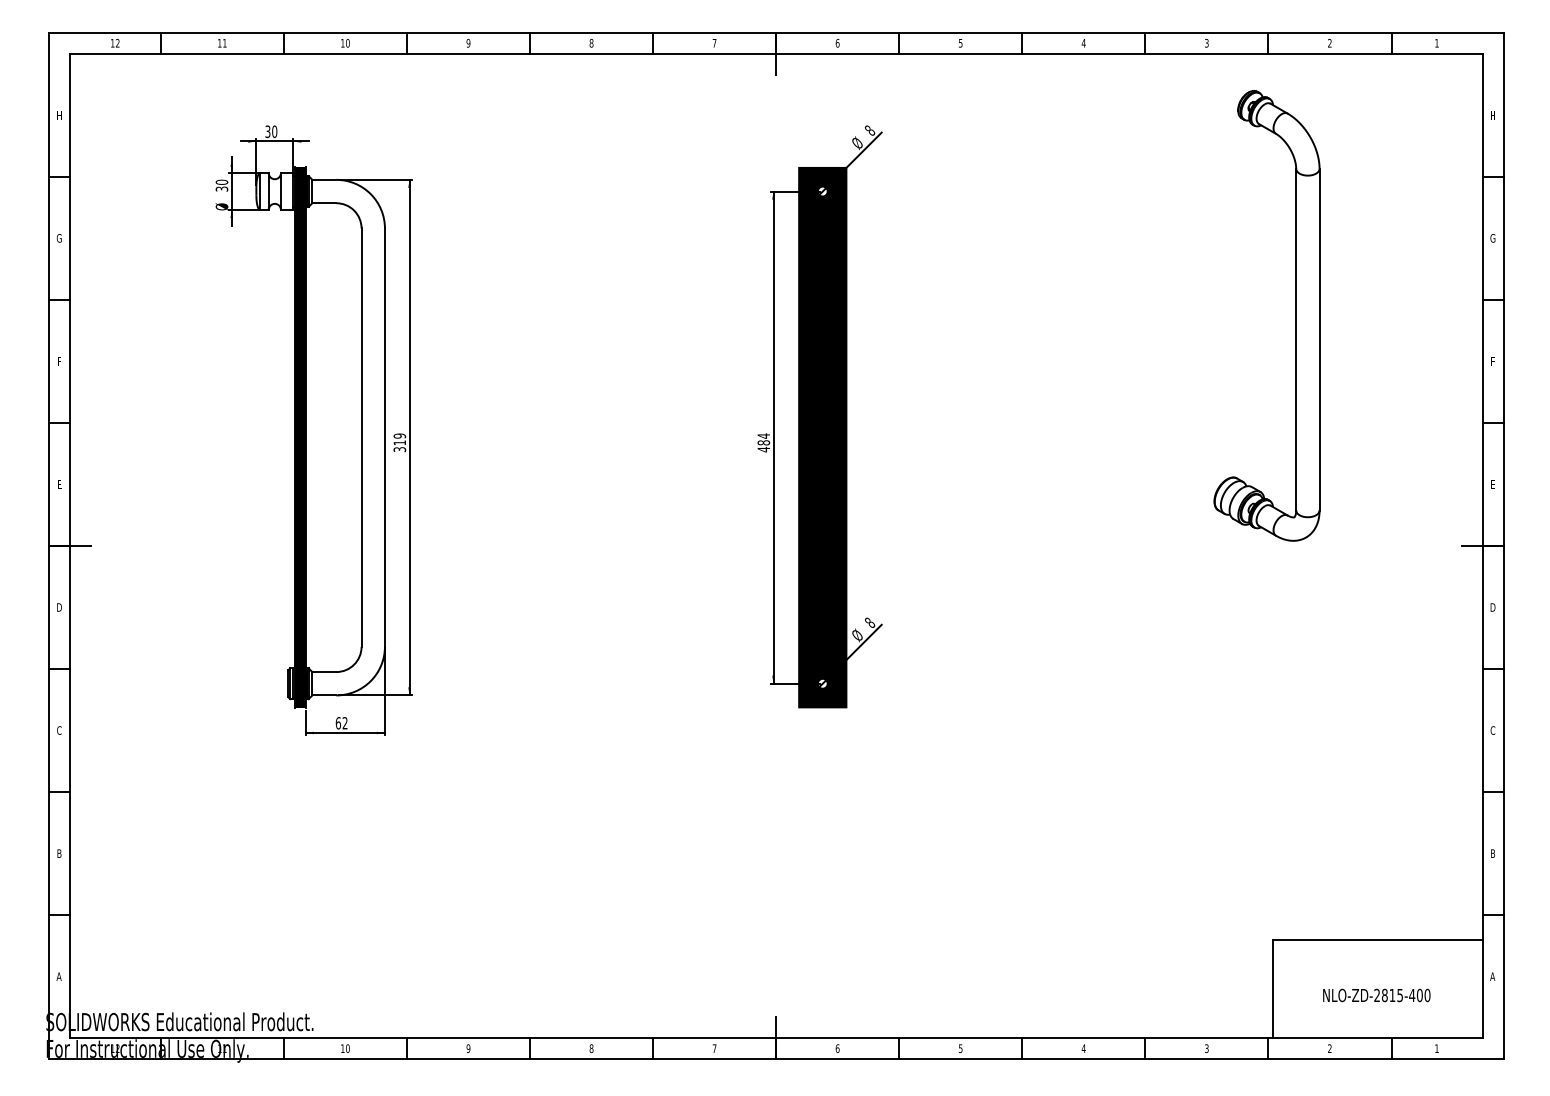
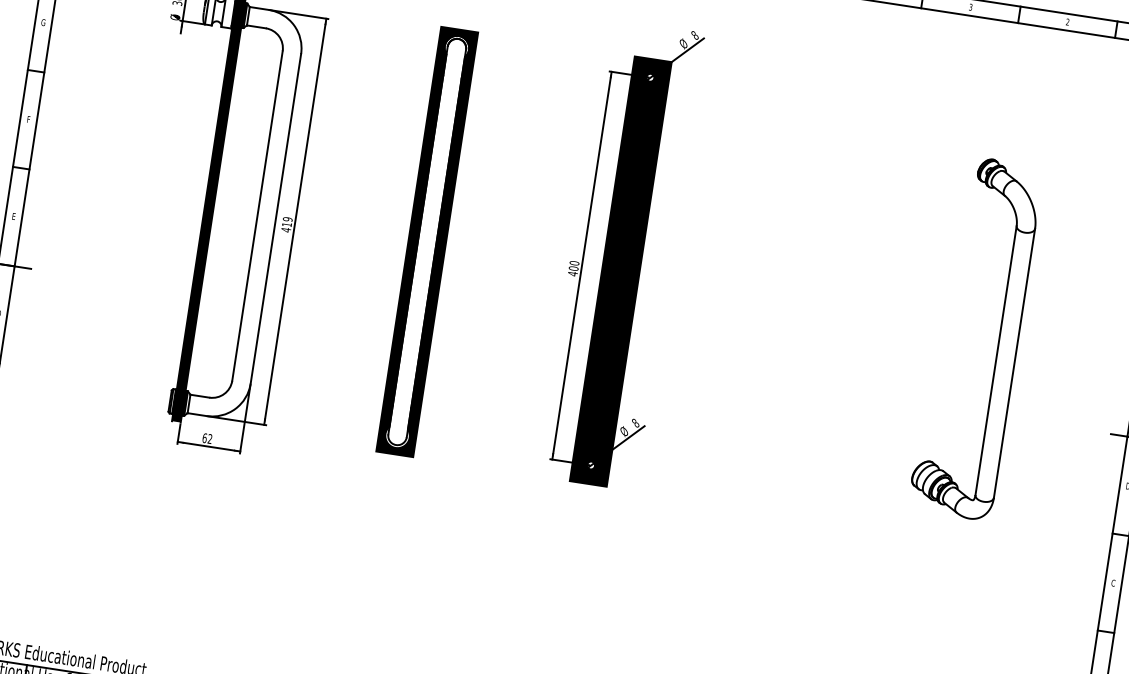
part: (1295, 315) -> (998, 341), moved
part: (576, 437) -> (426, 241), added
text: (763, 439) -> (573, 265), 484 -> 400
text: (399, 449) -> (285, 229), 319 -> 419

